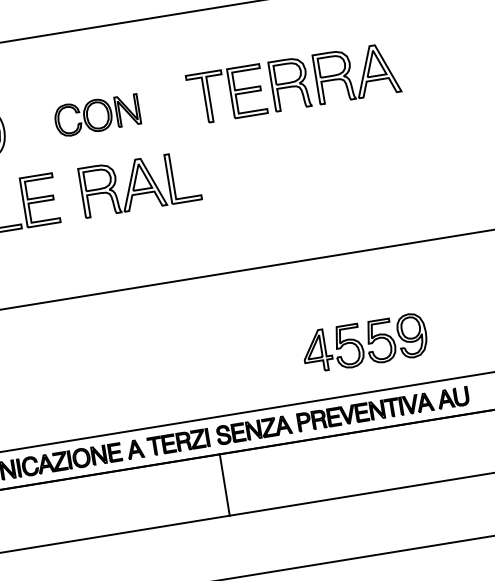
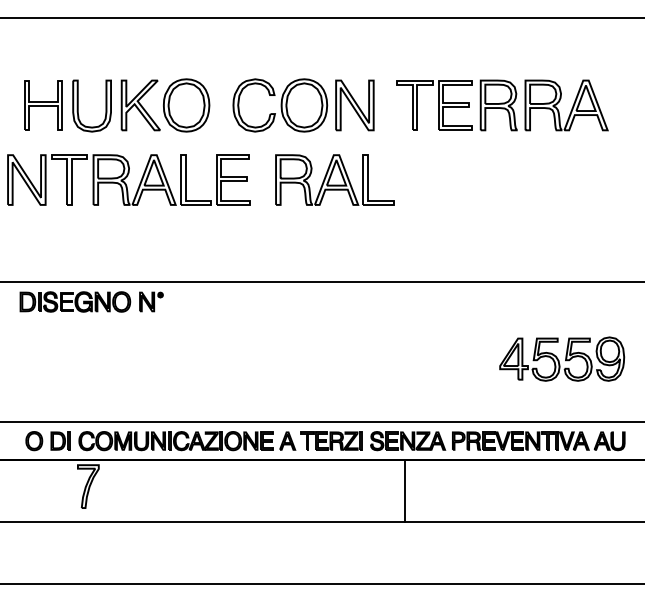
part: (97, 115) -> (303, 105), size x1.67
part: (365, 342) -> (562, 358), moved
line: (224, 484) -> (405, 490), moved

